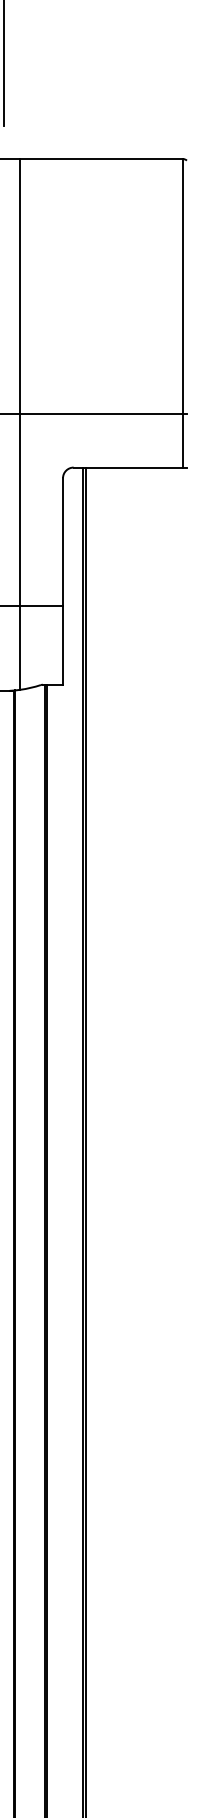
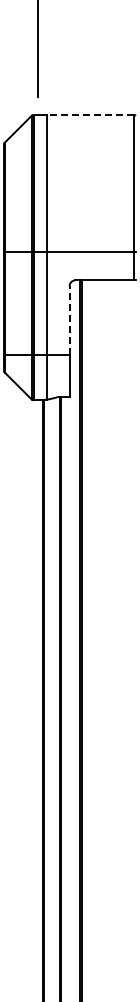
line: (102, 159) -> (90, 115), solid -> dashed
line: (62, 540) -> (69, 319), solid -> dashed

